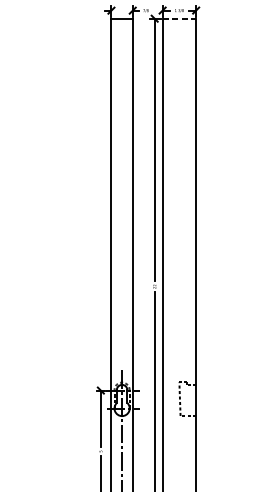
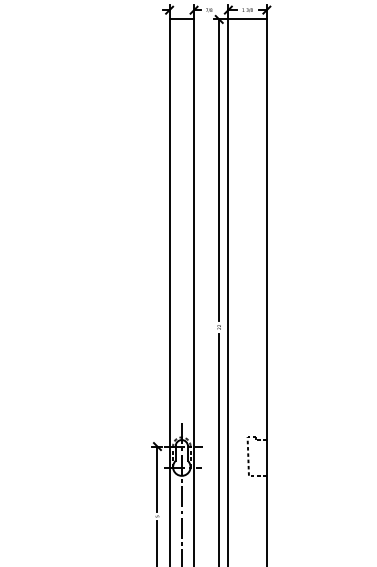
line: (180, 18) -> (248, 19), dashed -> solid

